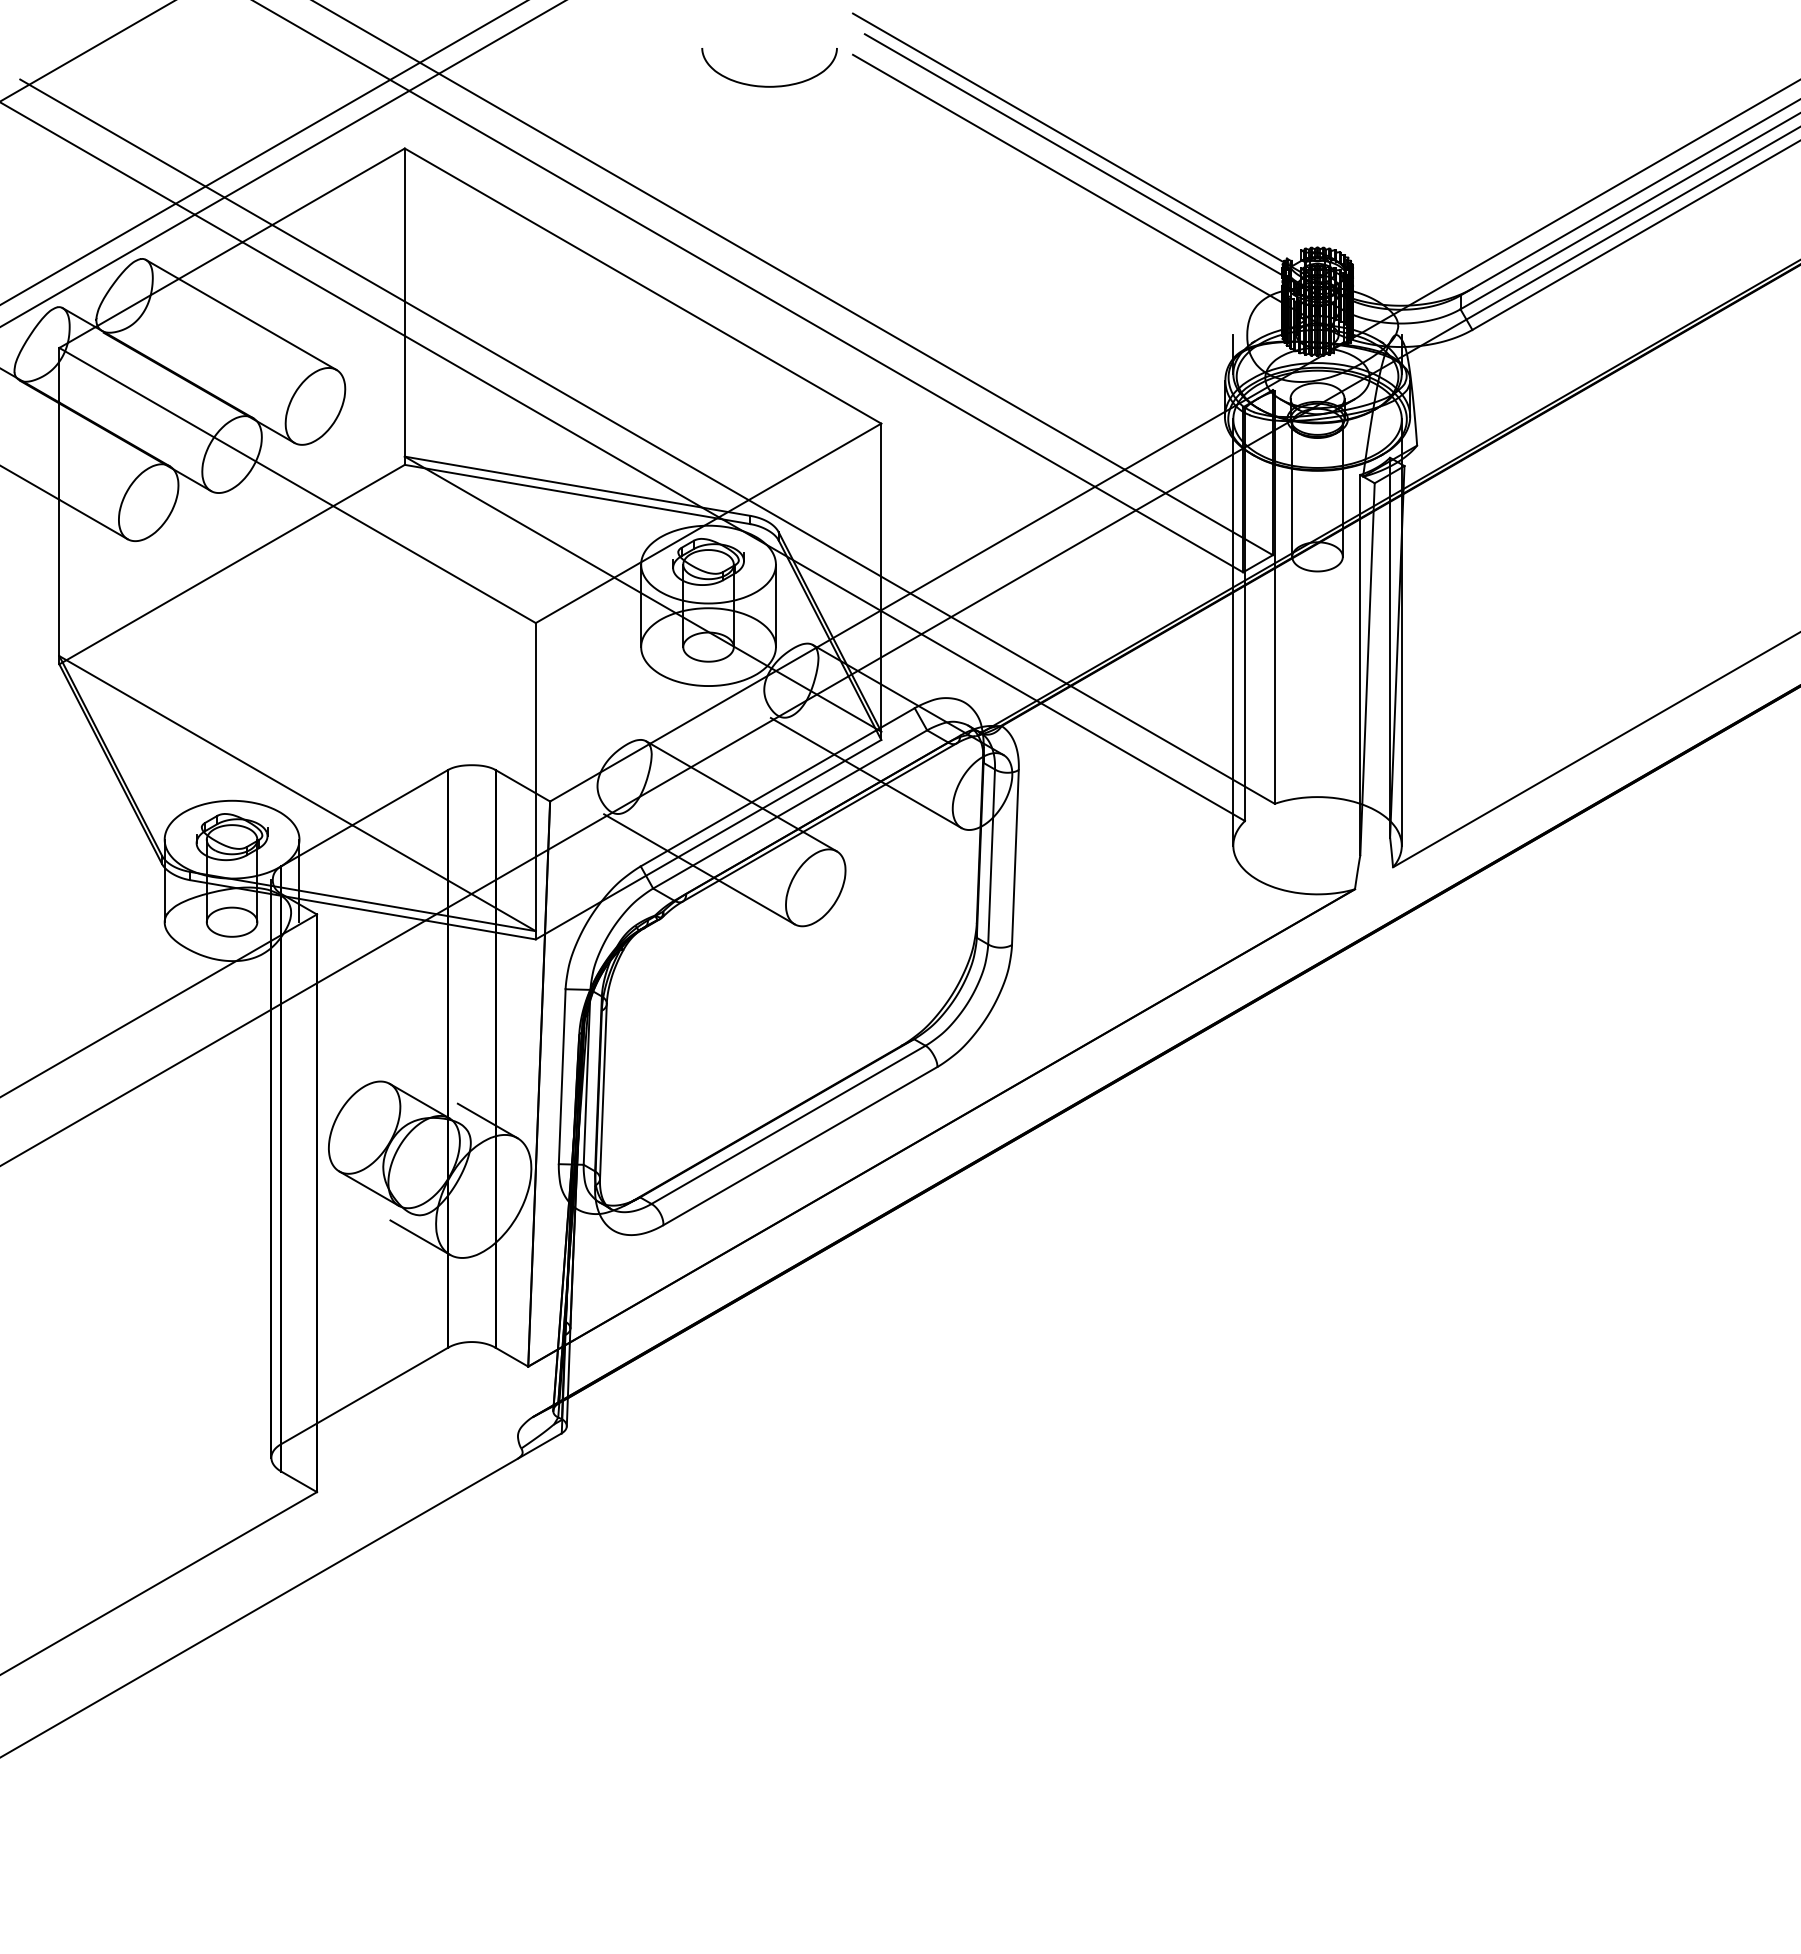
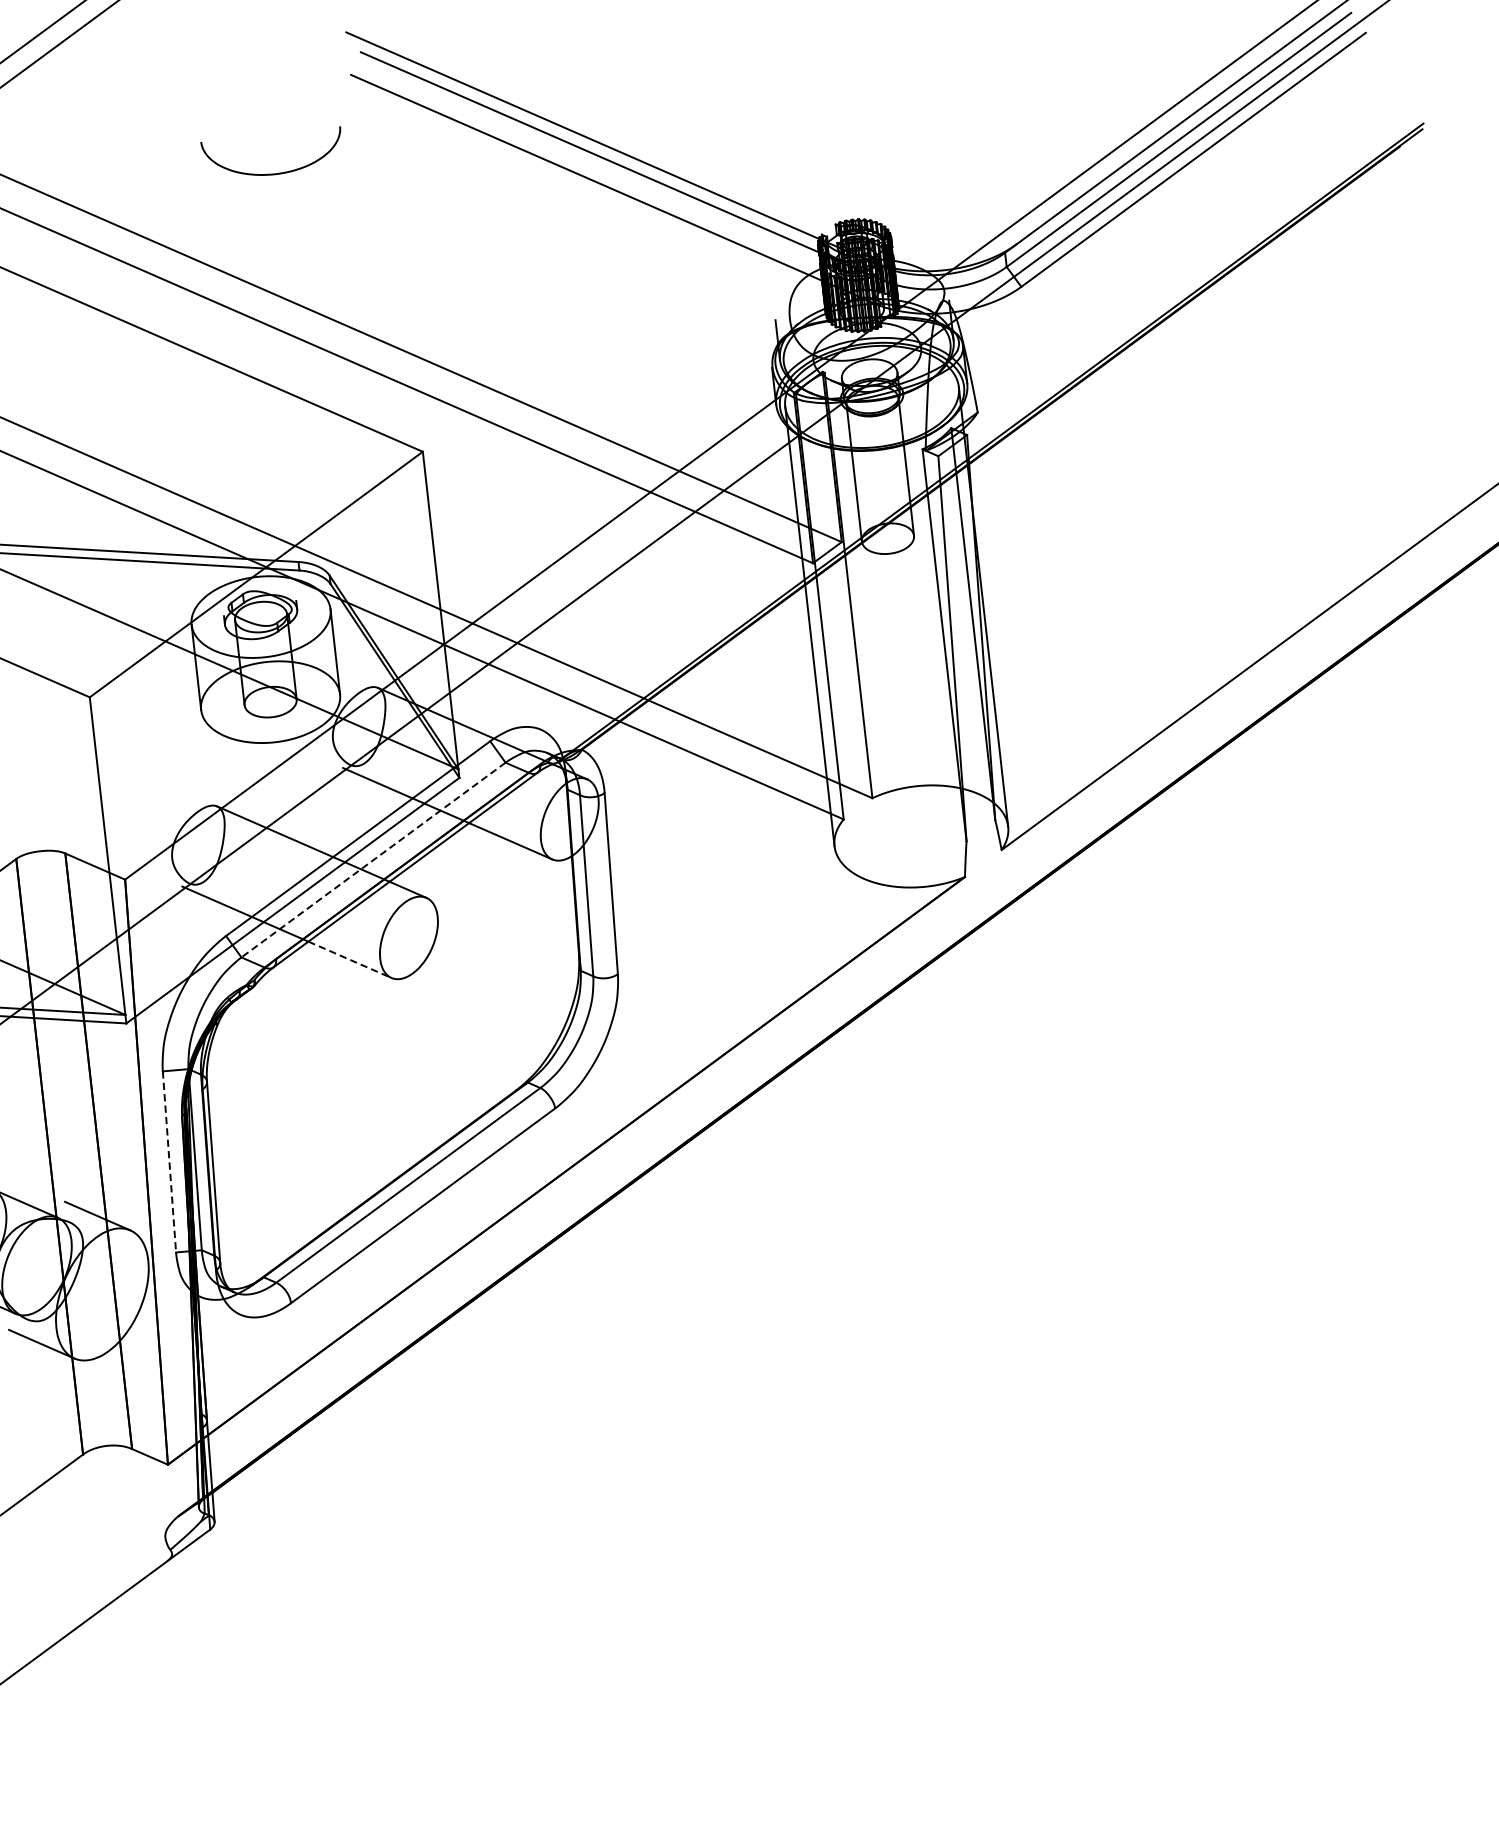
curve: (768, 85) -> (273, 172), moved
line: (789, 809) -> (372, 860), solid -> dashed
line: (756, 902) -> (349, 959), solid -> dashed
line: (562, 1076) -> (169, 1161), solid -> dashed

